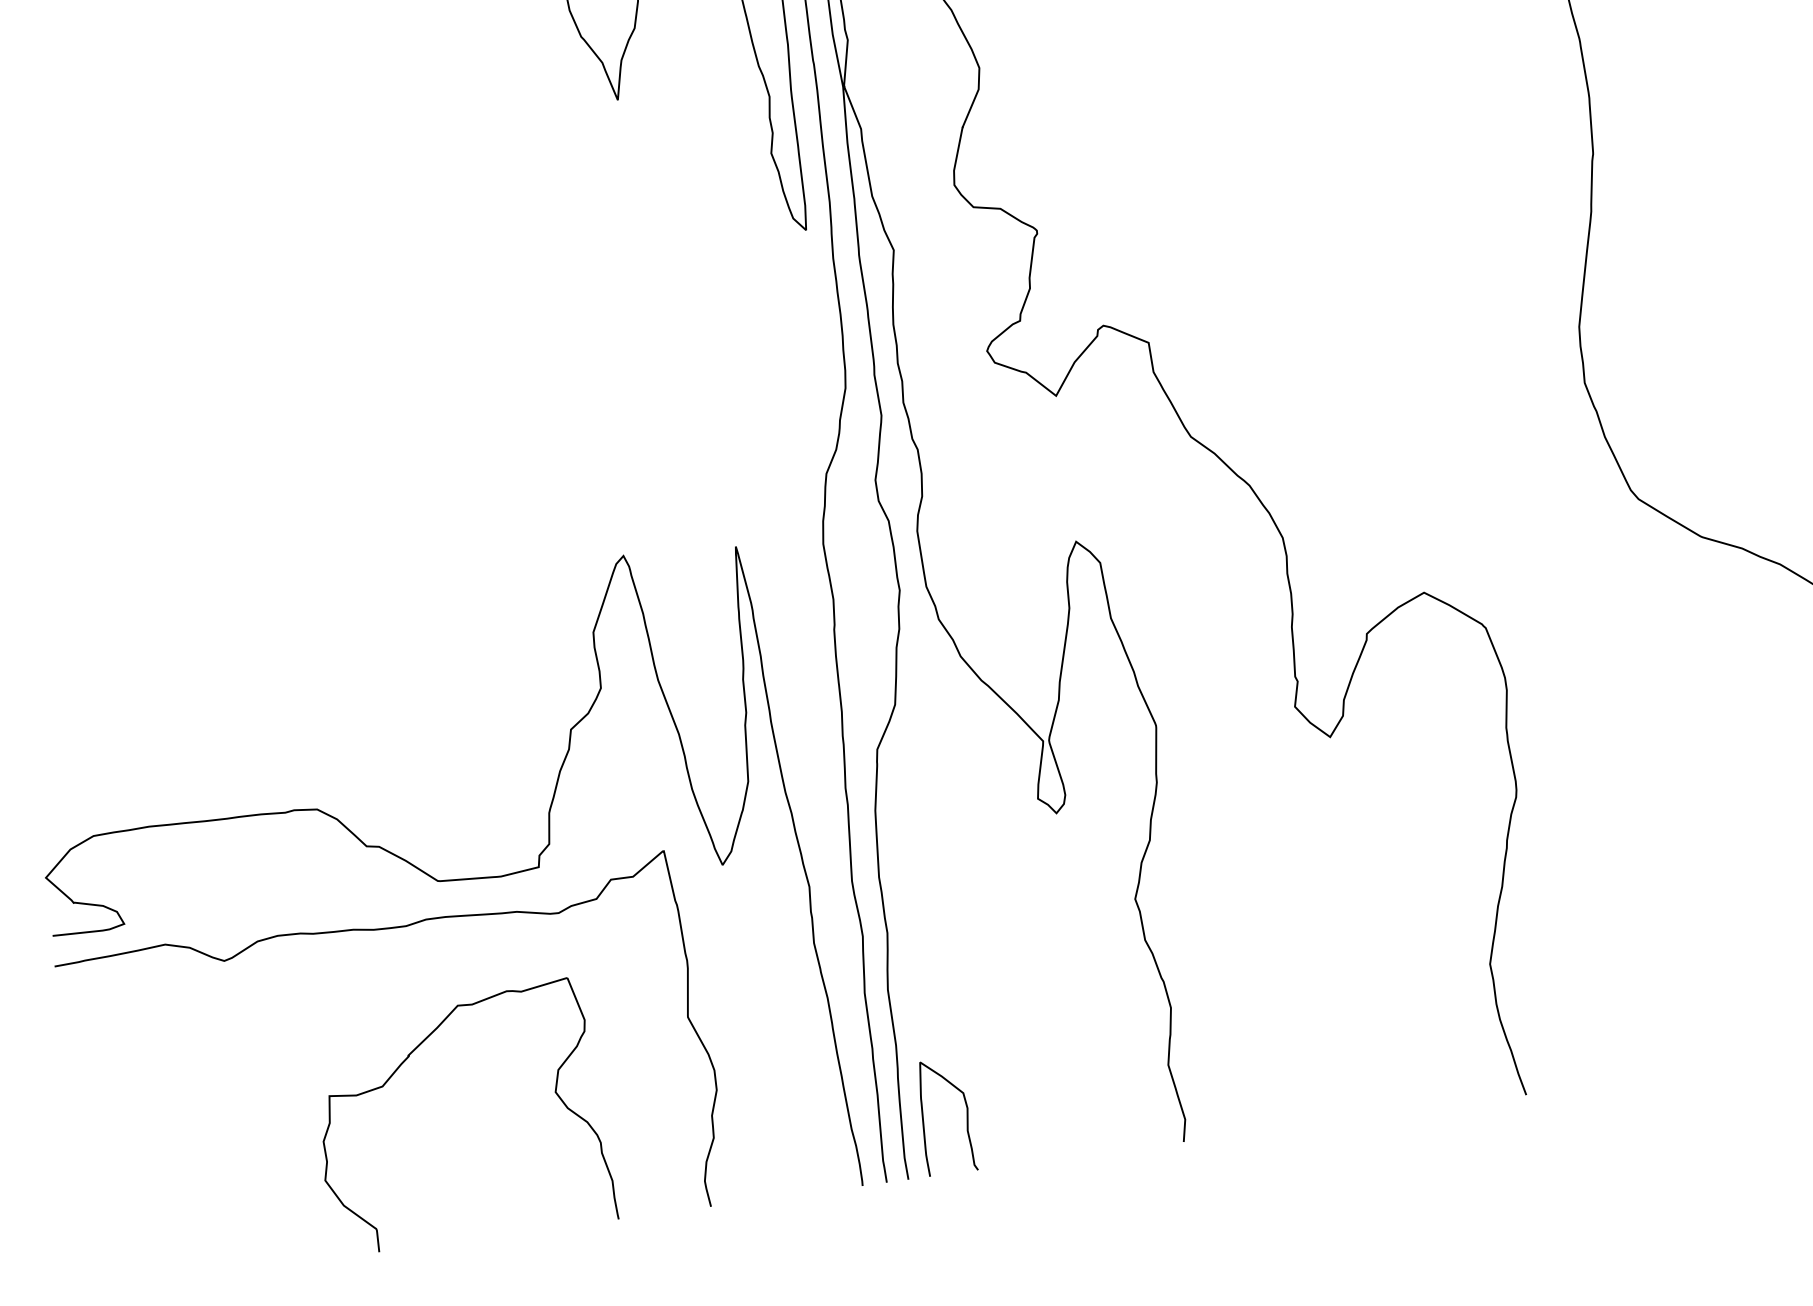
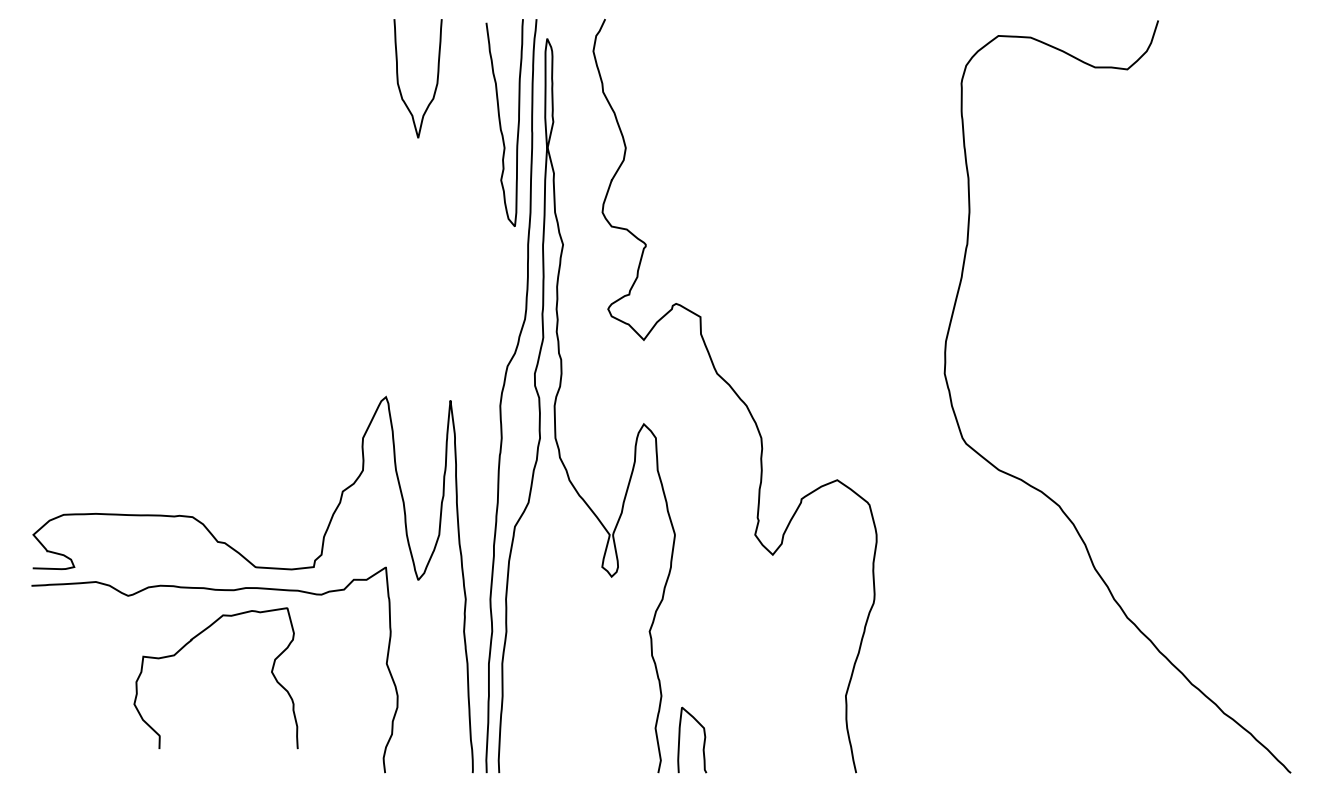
curve: (406, 1062) -> (189, 643), moved
curve: (965, 1116) -> (703, 741), moved

